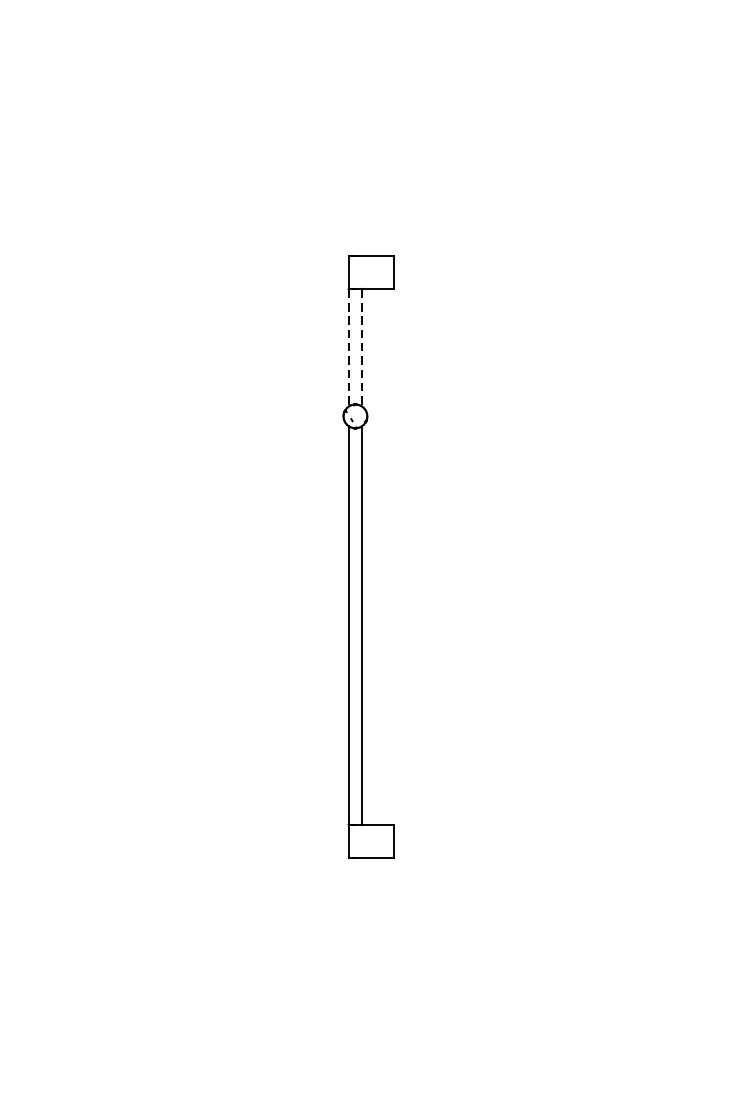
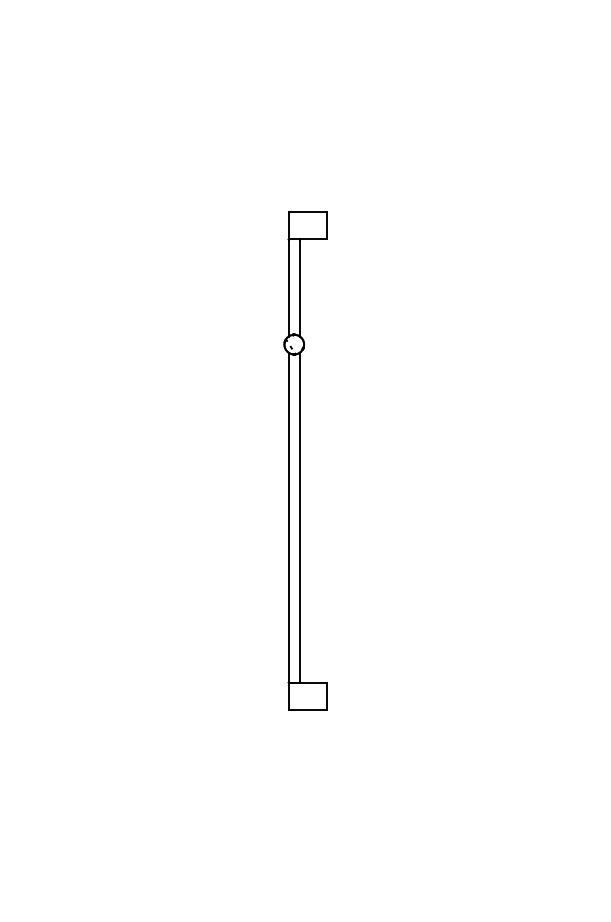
line: (348, 348) -> (288, 288), dashed -> solid
line: (362, 348) -> (300, 288), dashed -> solid

